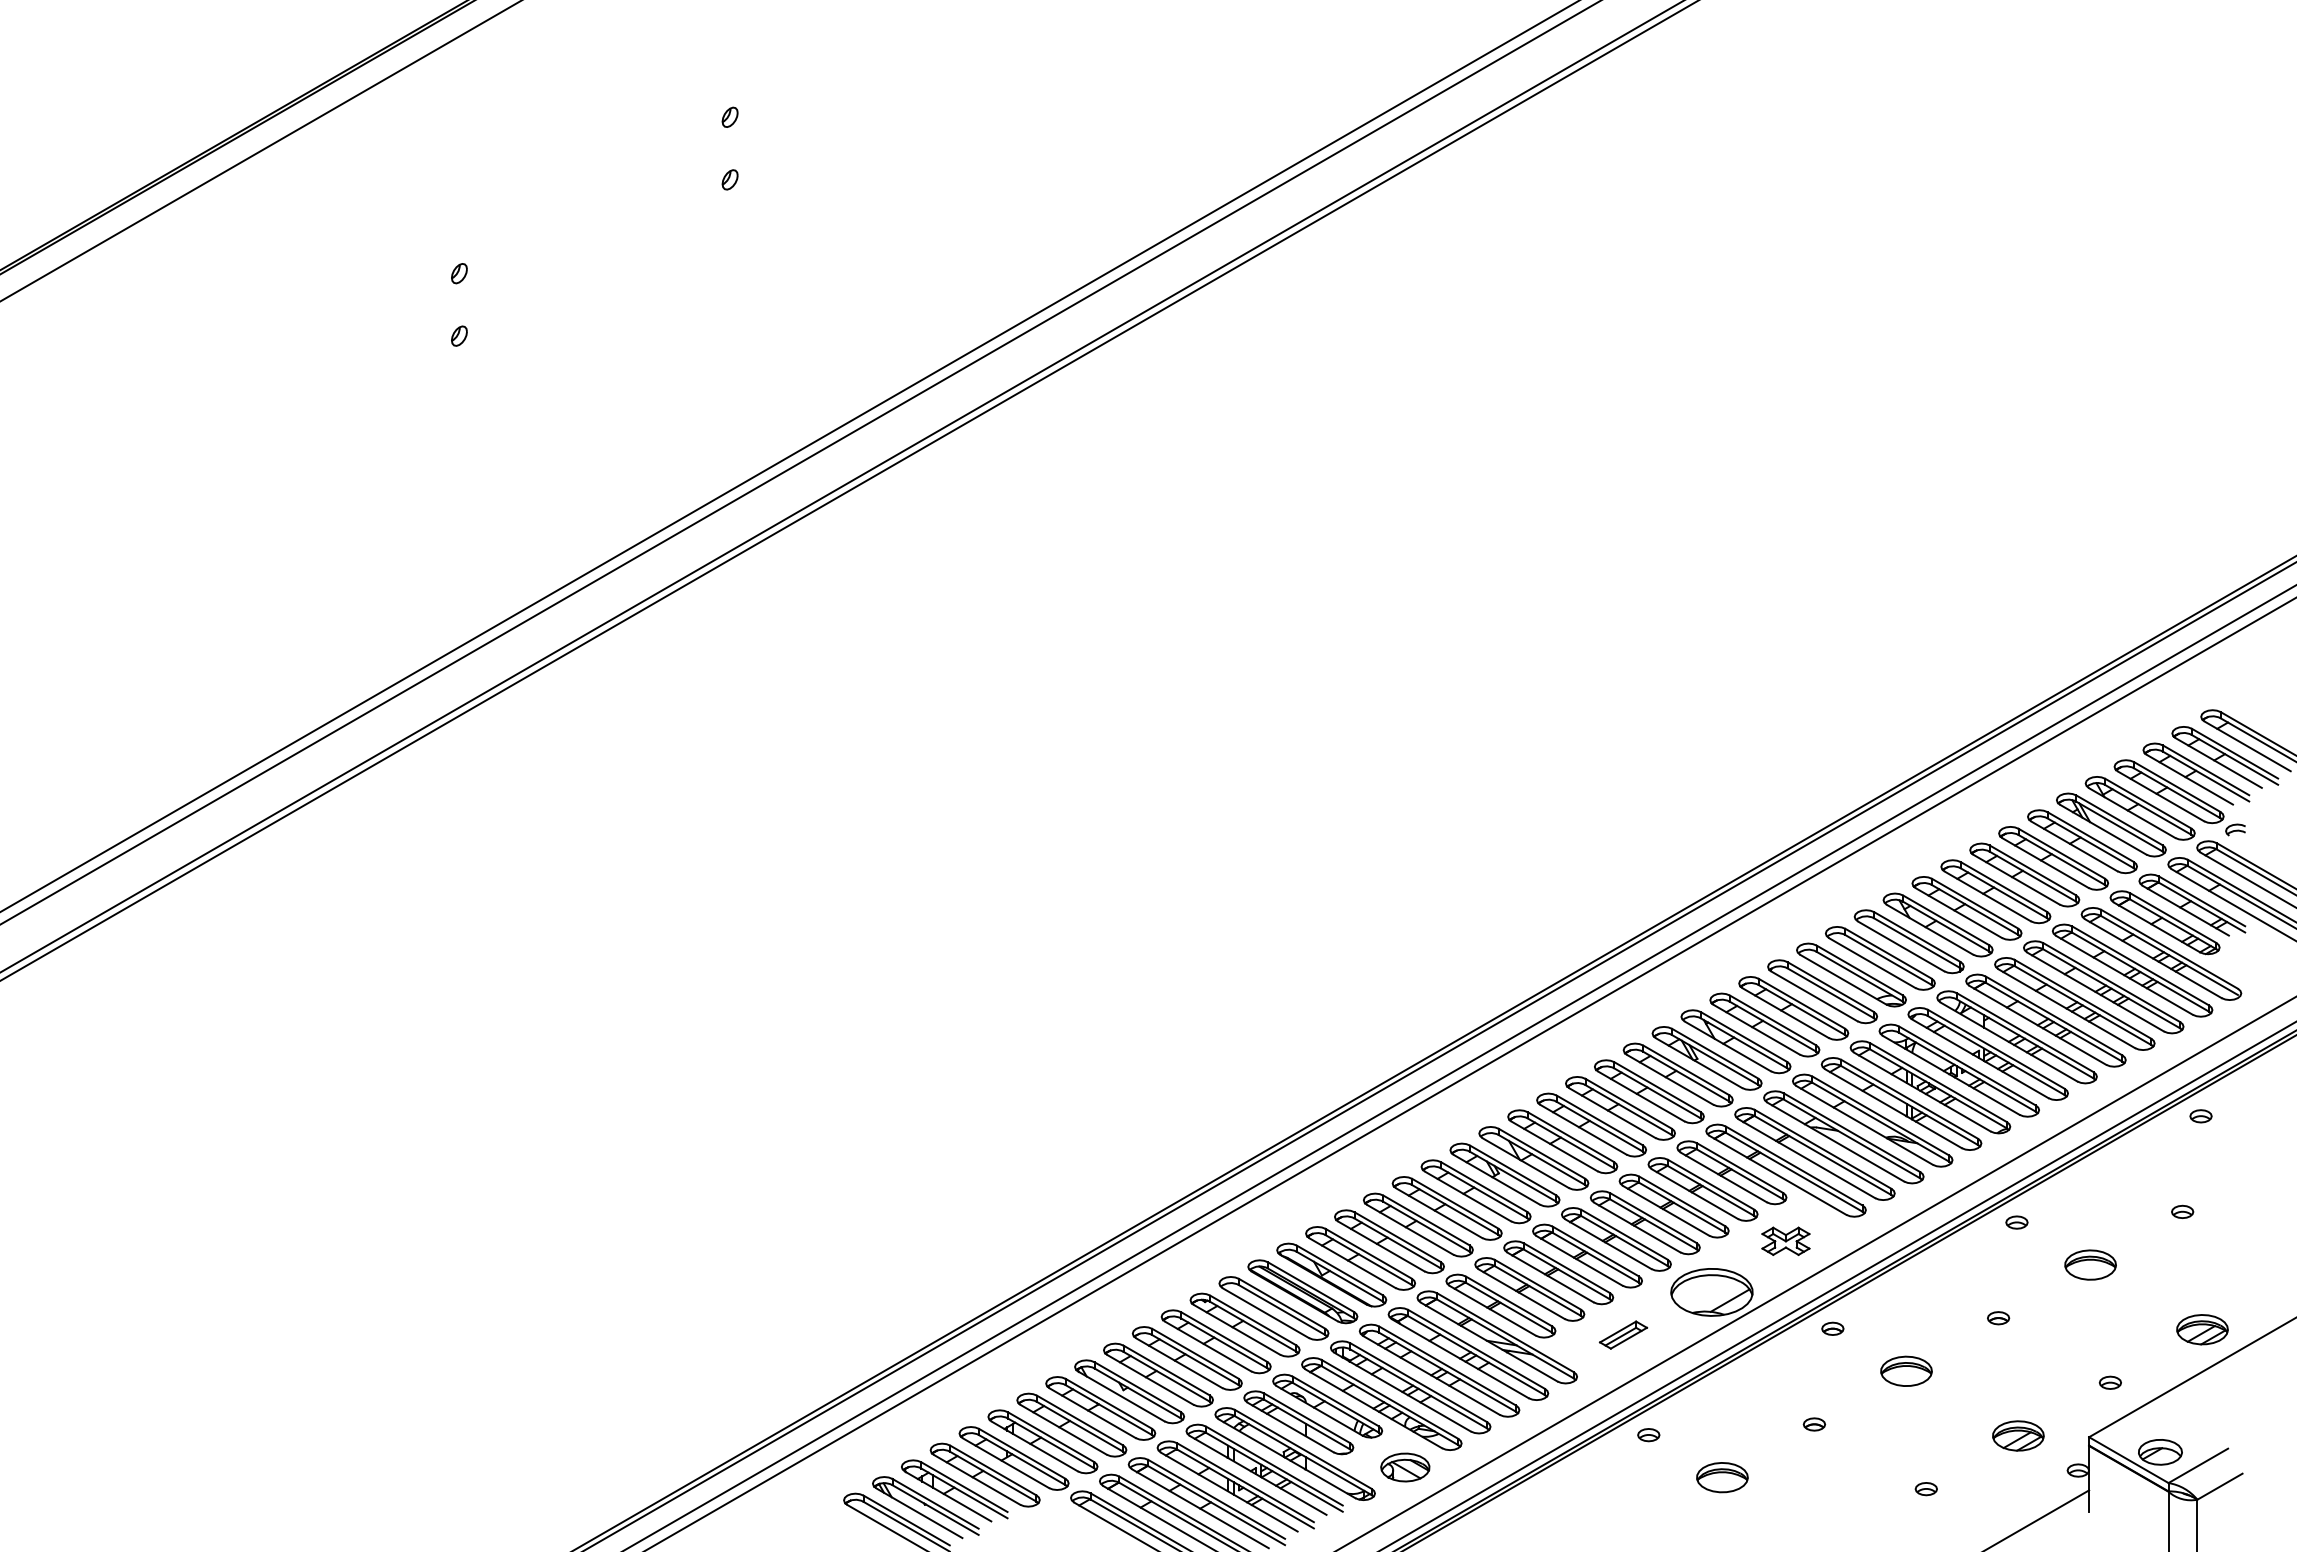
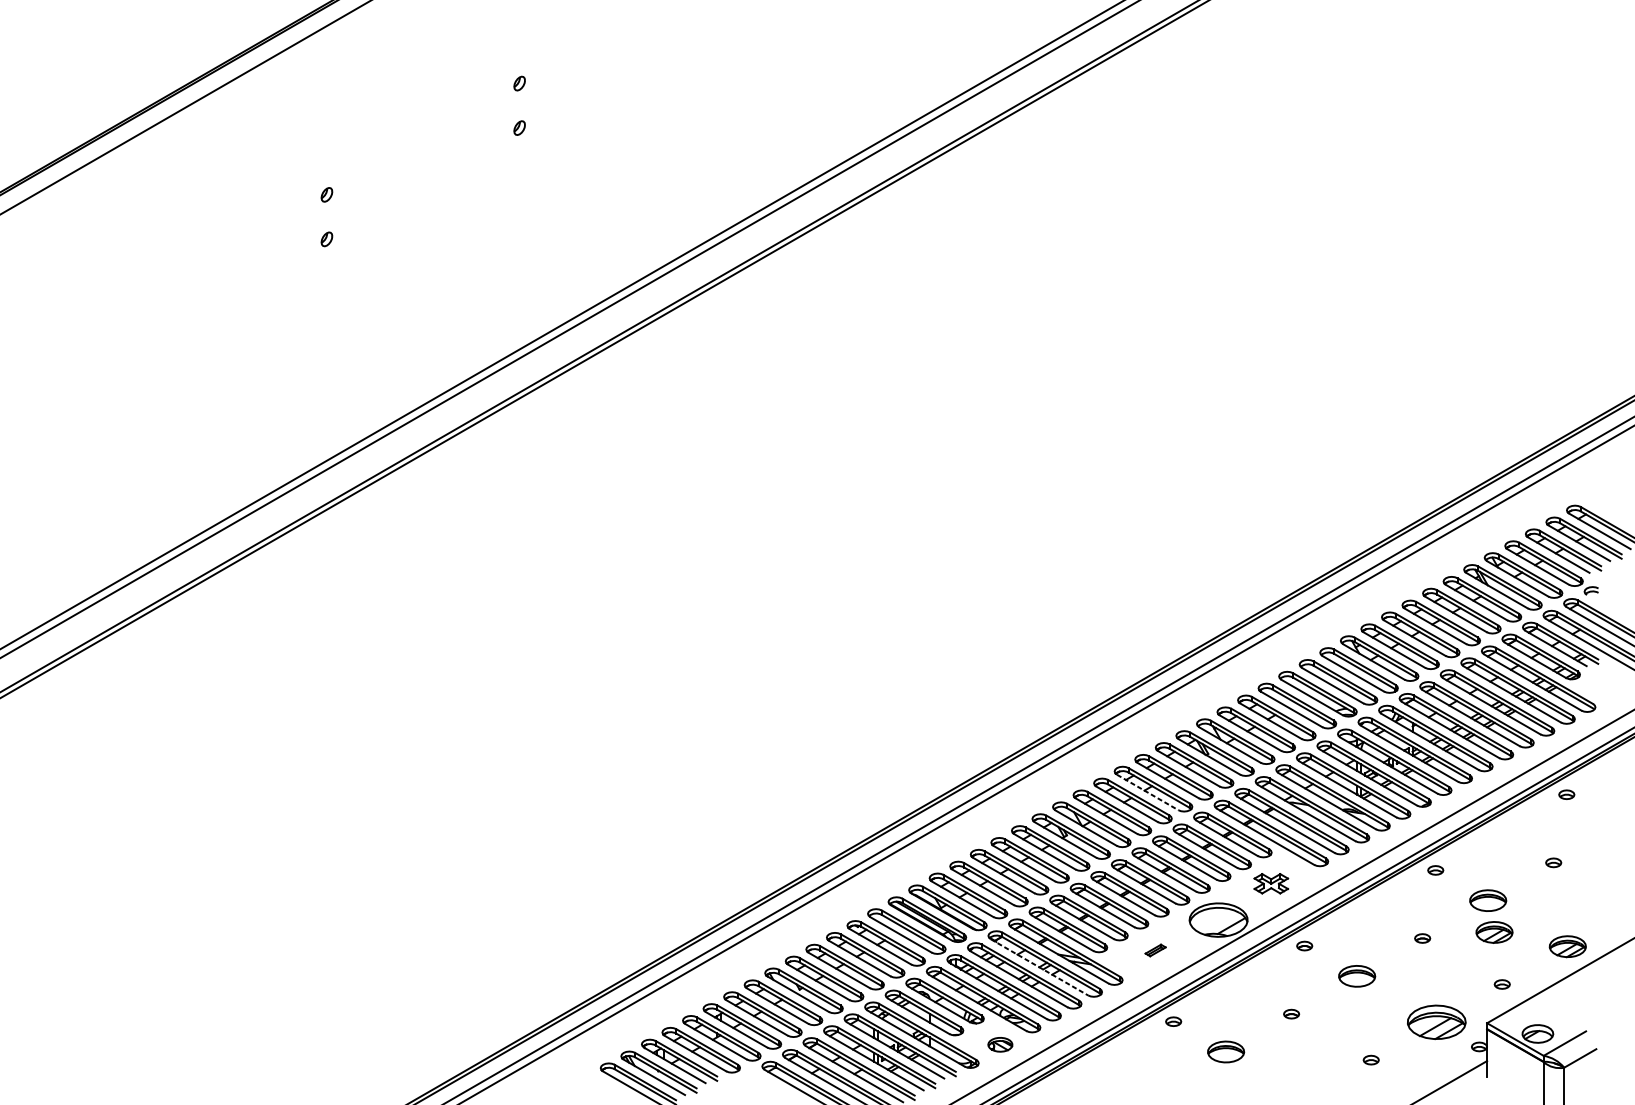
line: (1612, 1113) -> (1147, 792), solid -> dashed
part: (2099, 1309) -> (1494, 932), added
part: (1623, 1334) -> (1155, 950), size x0.6
line: (1460, 1358) -> (1039, 967), solid -> dashed
part: (2018, 1435) -> (1436, 1021), size x1.6
part: (1405, 1467) -> (1000, 1044), size x0.7

